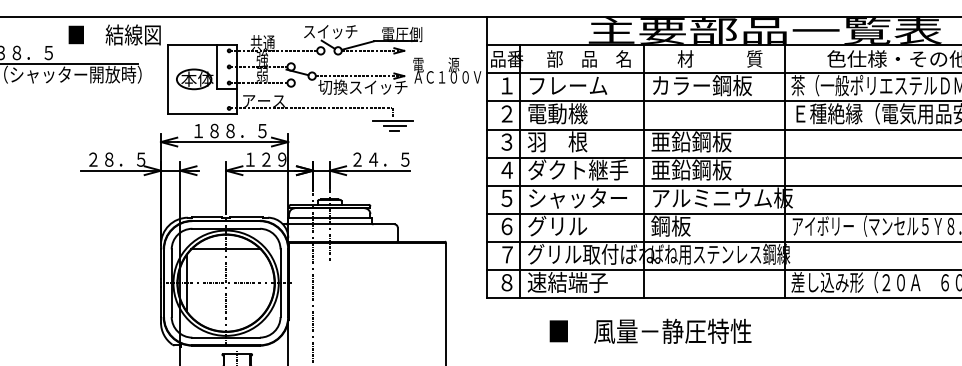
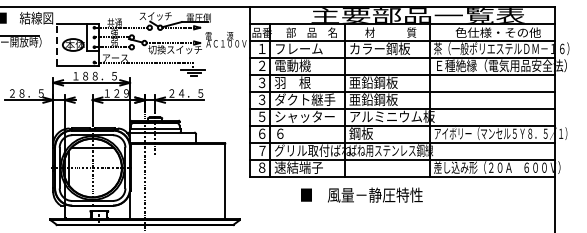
line: (168, 80) -> (57, 45), solid -> dashed
text: (505, 169) -> (261, 99), ４ -> ３
text: (557, 225) -> (292, 133), グリル -> ６
text: (649, 330) -> (361, 194), moved

